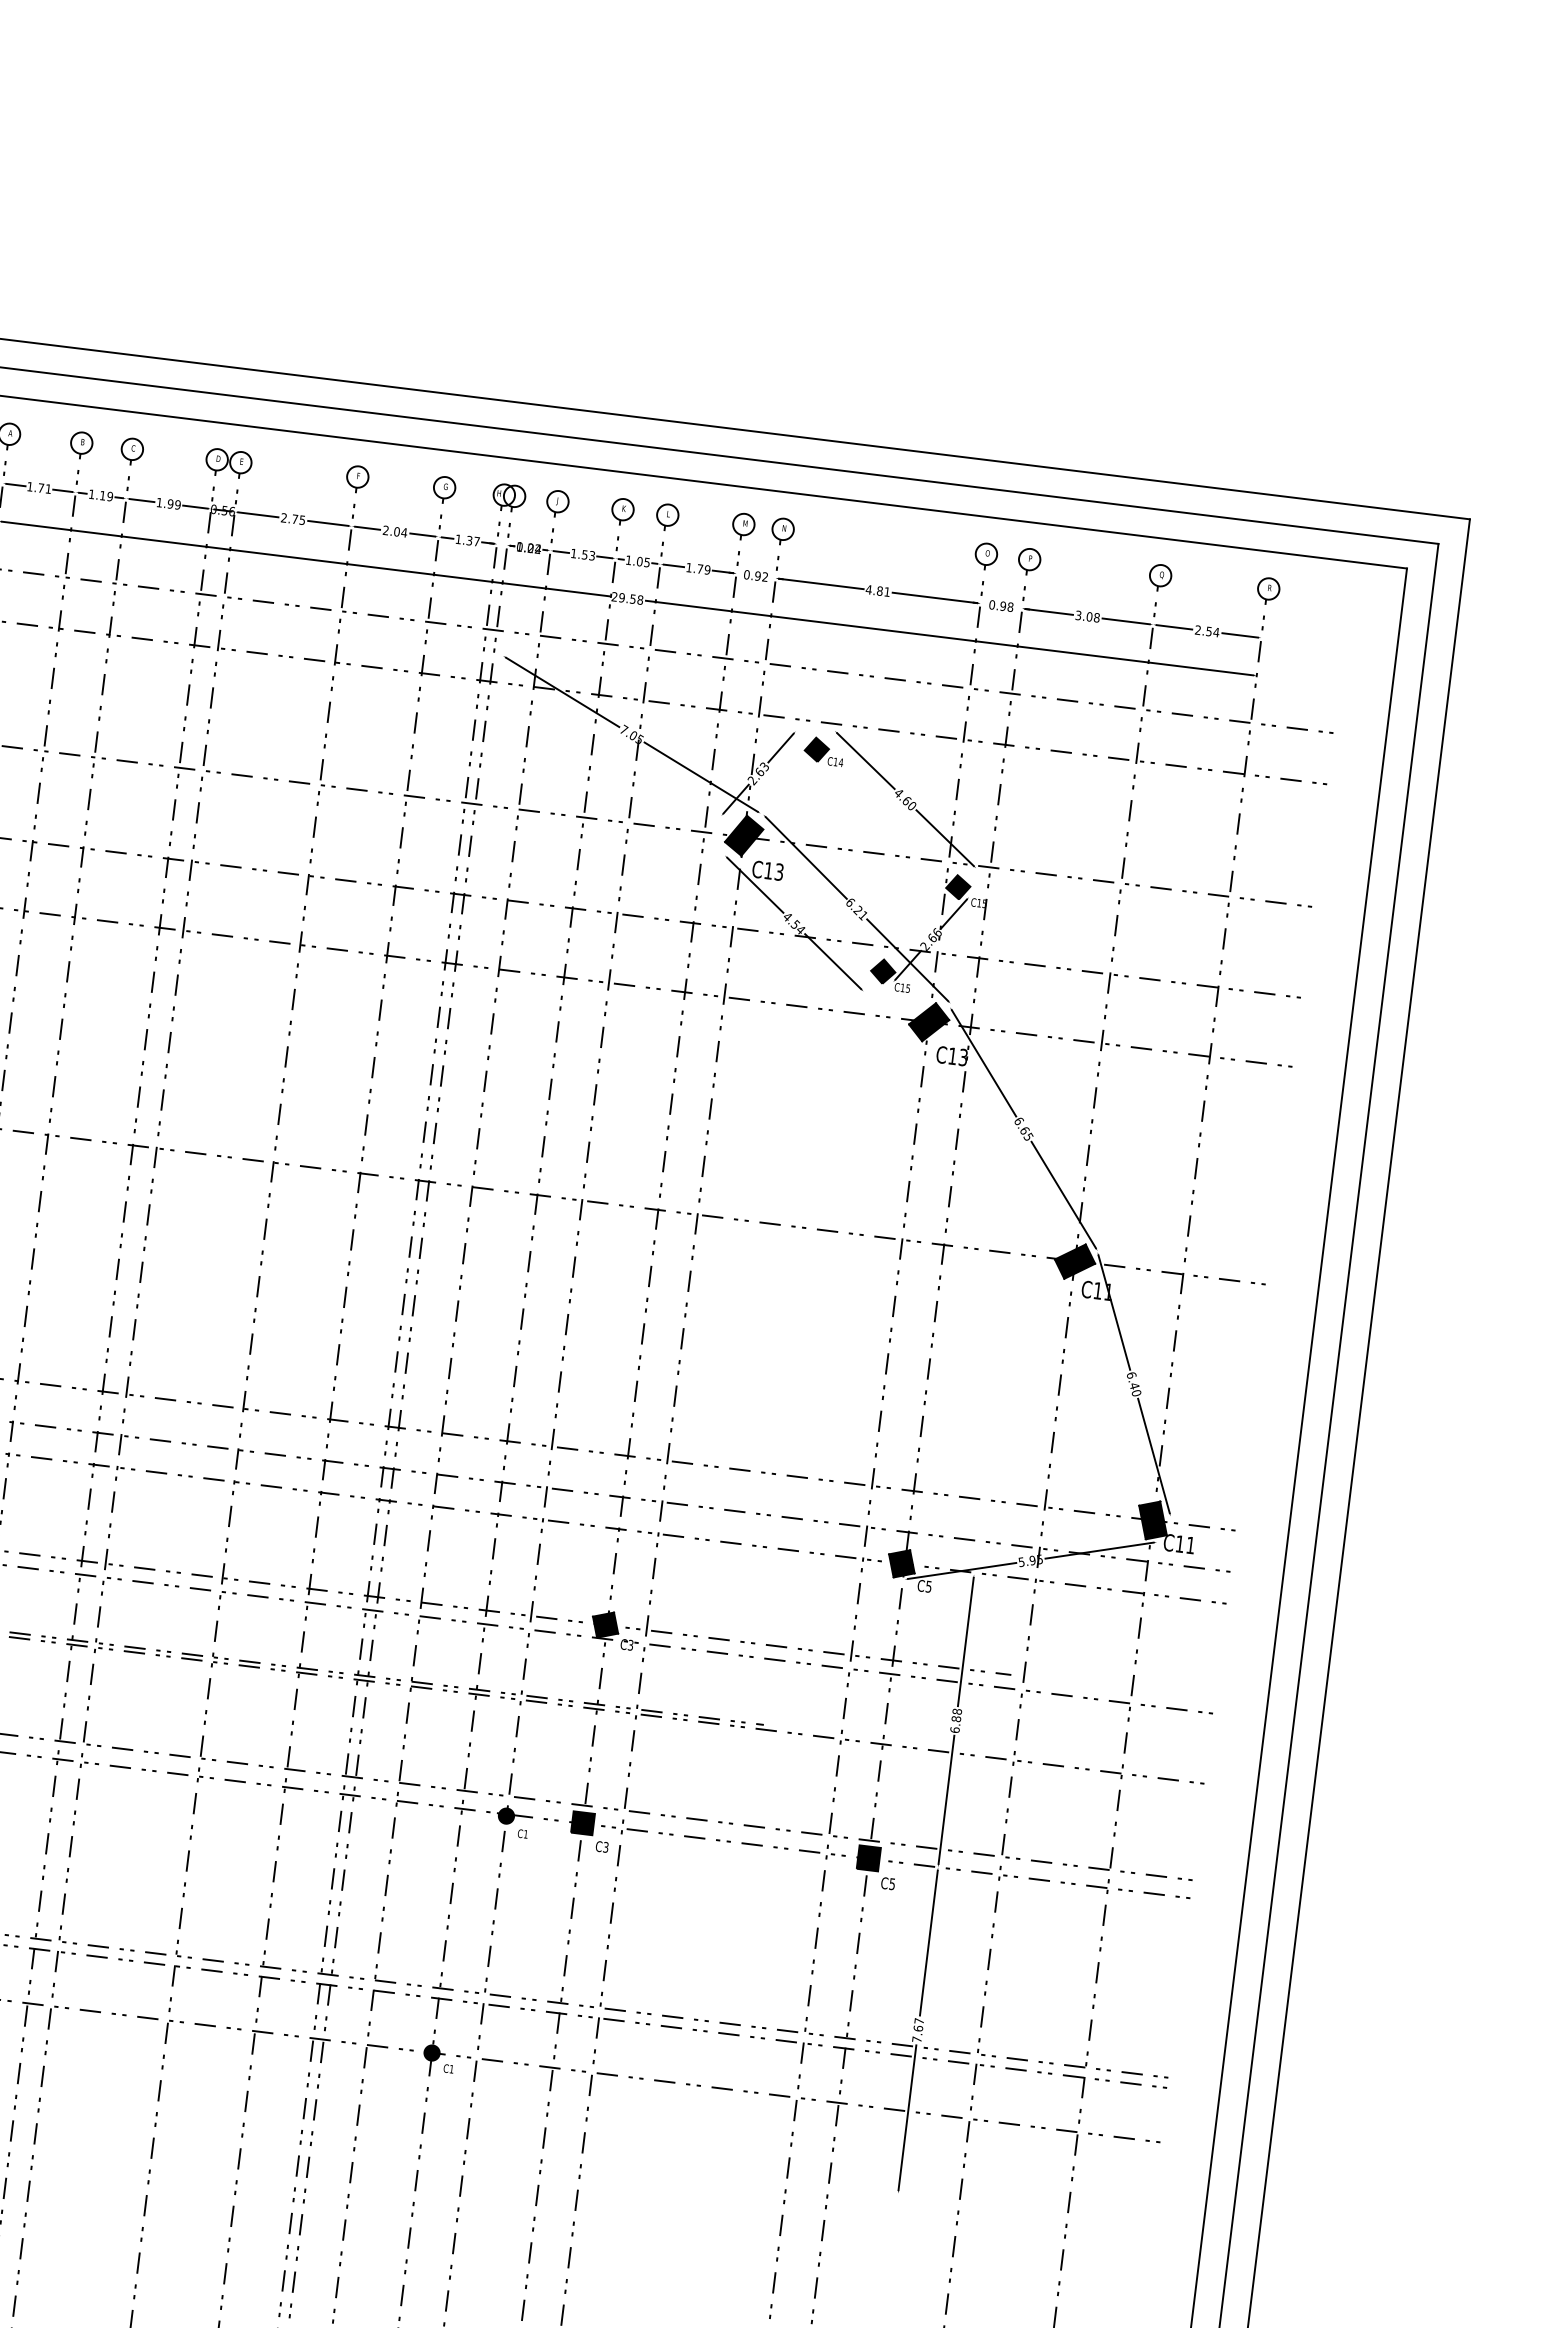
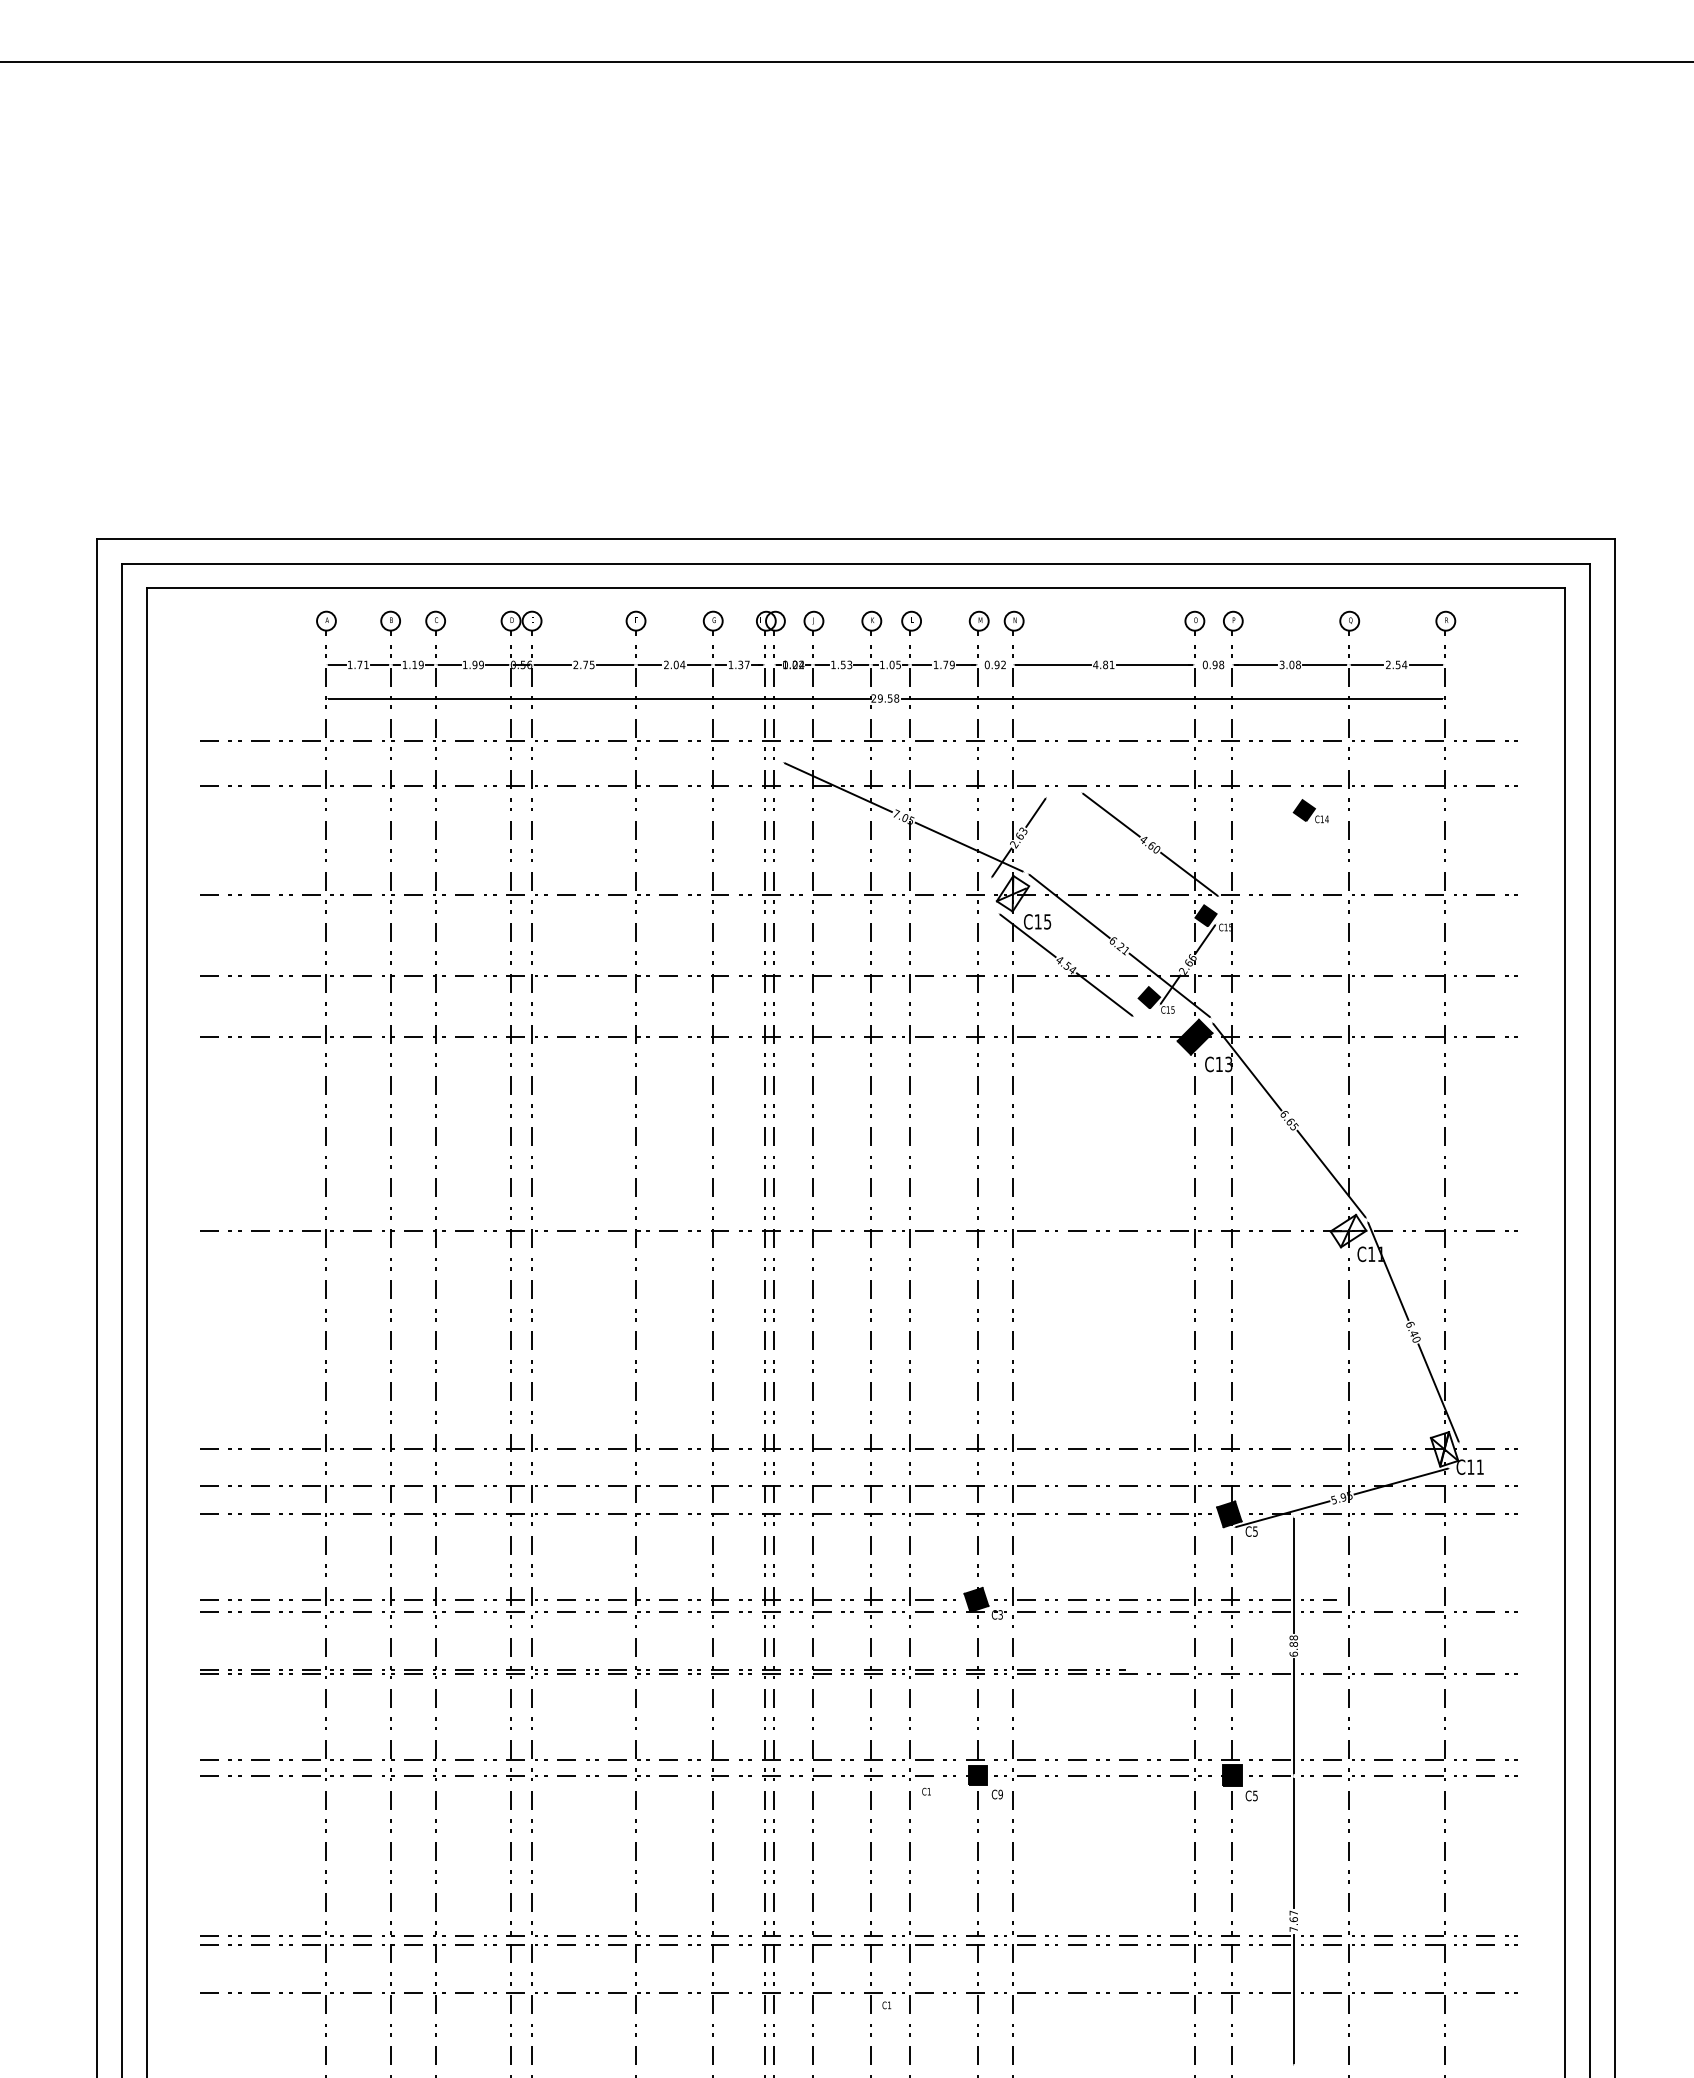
part: (823, 751) -> (1310, 811), moved
fill: (743, 835) -> (1012, 893), removed
text: (779, 871) -> (1047, 921), C13 -> C15
fill: (1075, 1260) -> (1348, 1230), removed
fill: (1152, 1520) -> (1444, 1449), removed
fill: (505, 1815) -> (909, 1777), removed
text: (605, 1847) -> (1000, 1794), C3 -> C9
fill: (432, 2052) -> (870, 1992), removed

